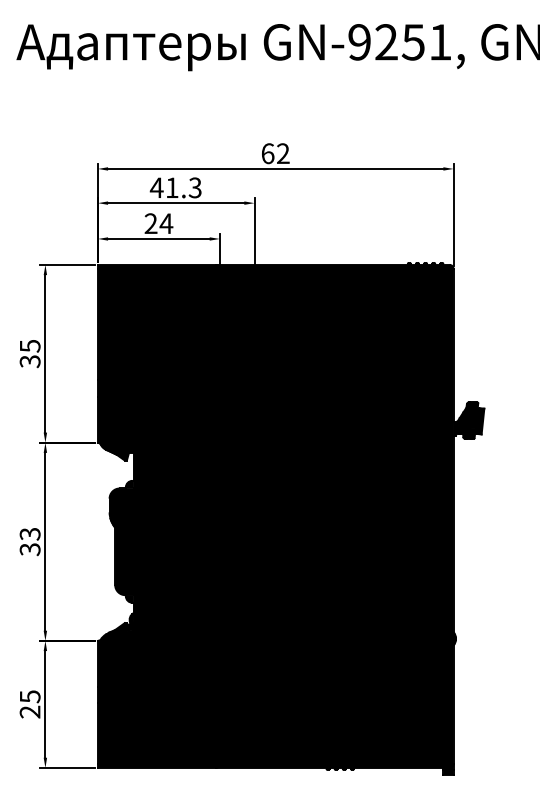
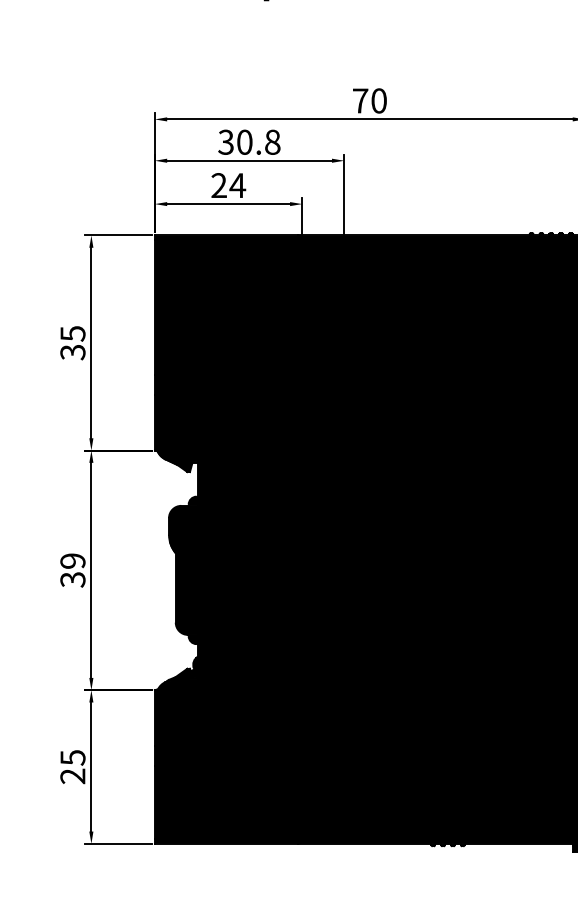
text: (275, 153) -> (369, 100), 62 -> 70
text: (175, 187) -> (248, 141), 41.3 -> 30.8
text: (30, 534) -> (73, 561), 33 -> 39

